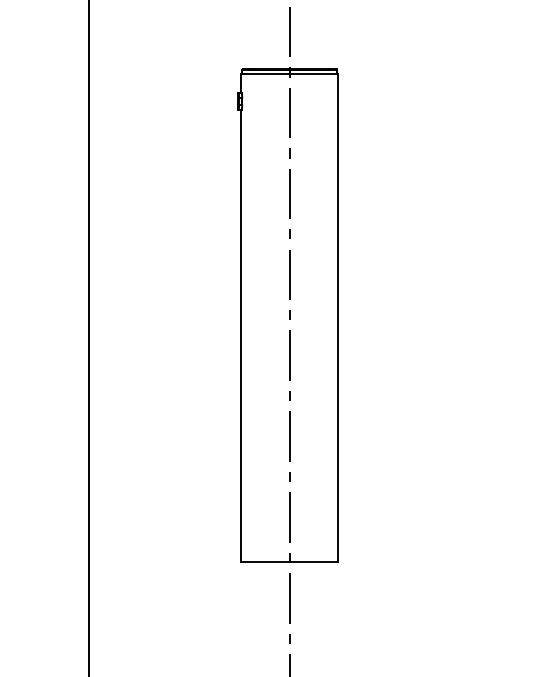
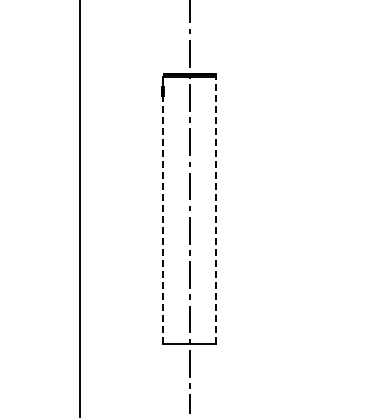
line: (338, 318) -> (216, 210), solid -> dashed
line: (241, 336) -> (163, 220), solid -> dashed

